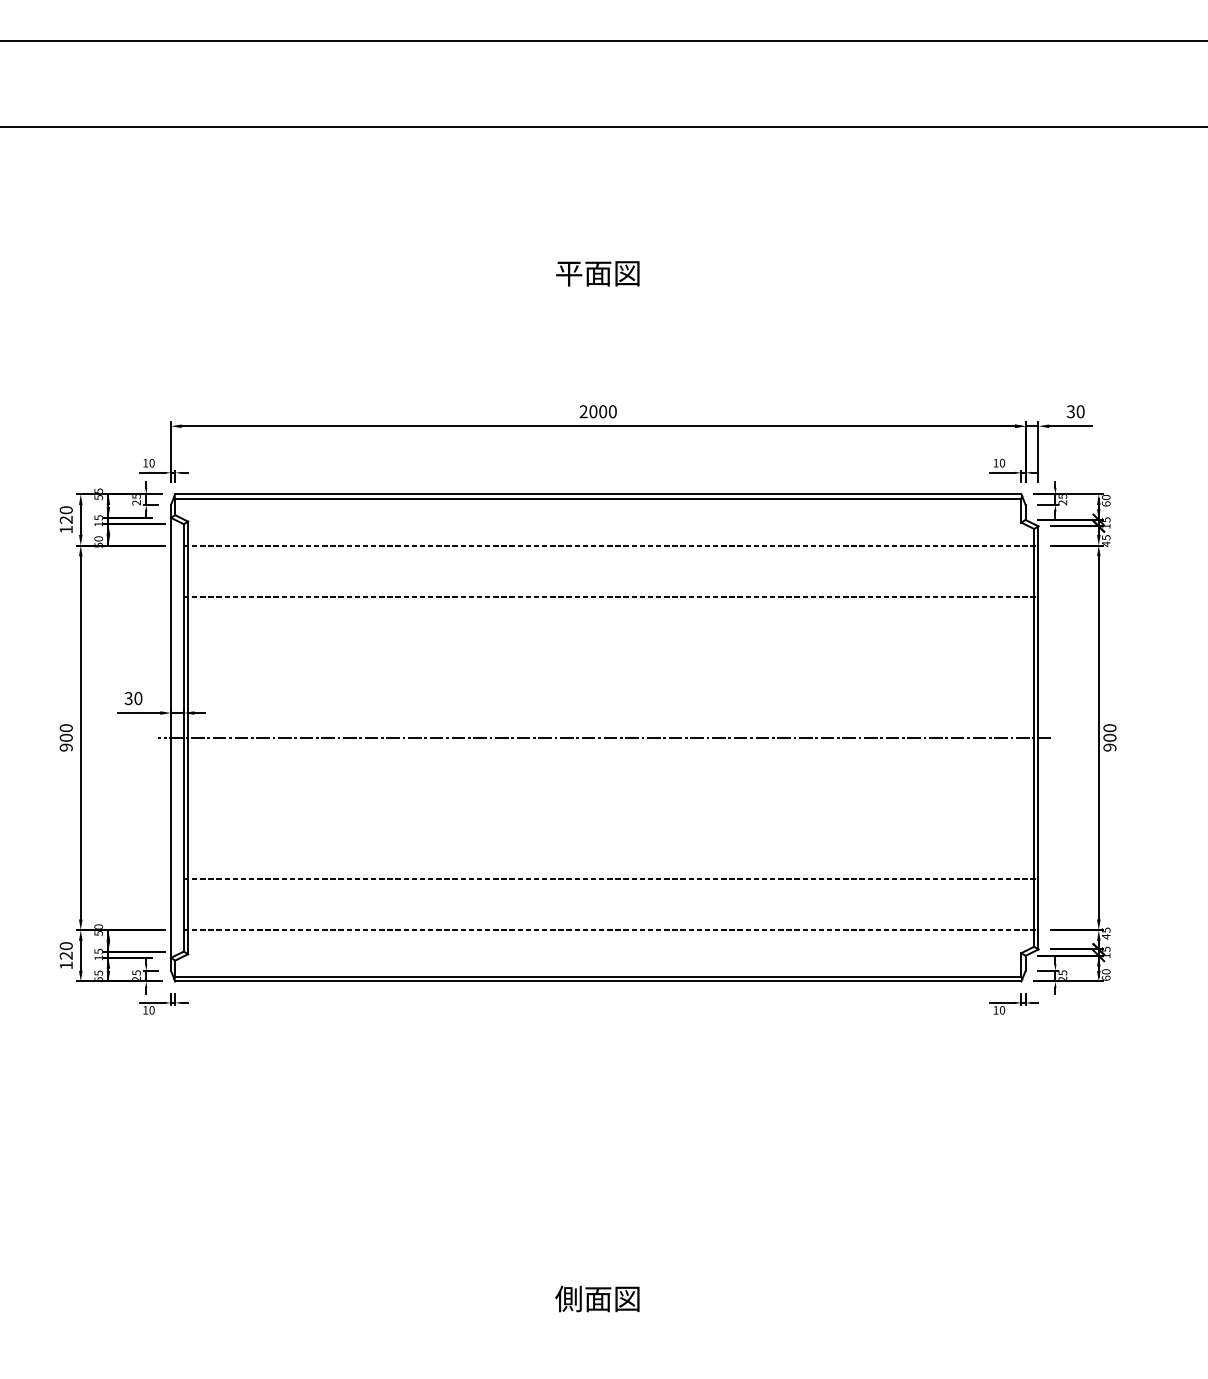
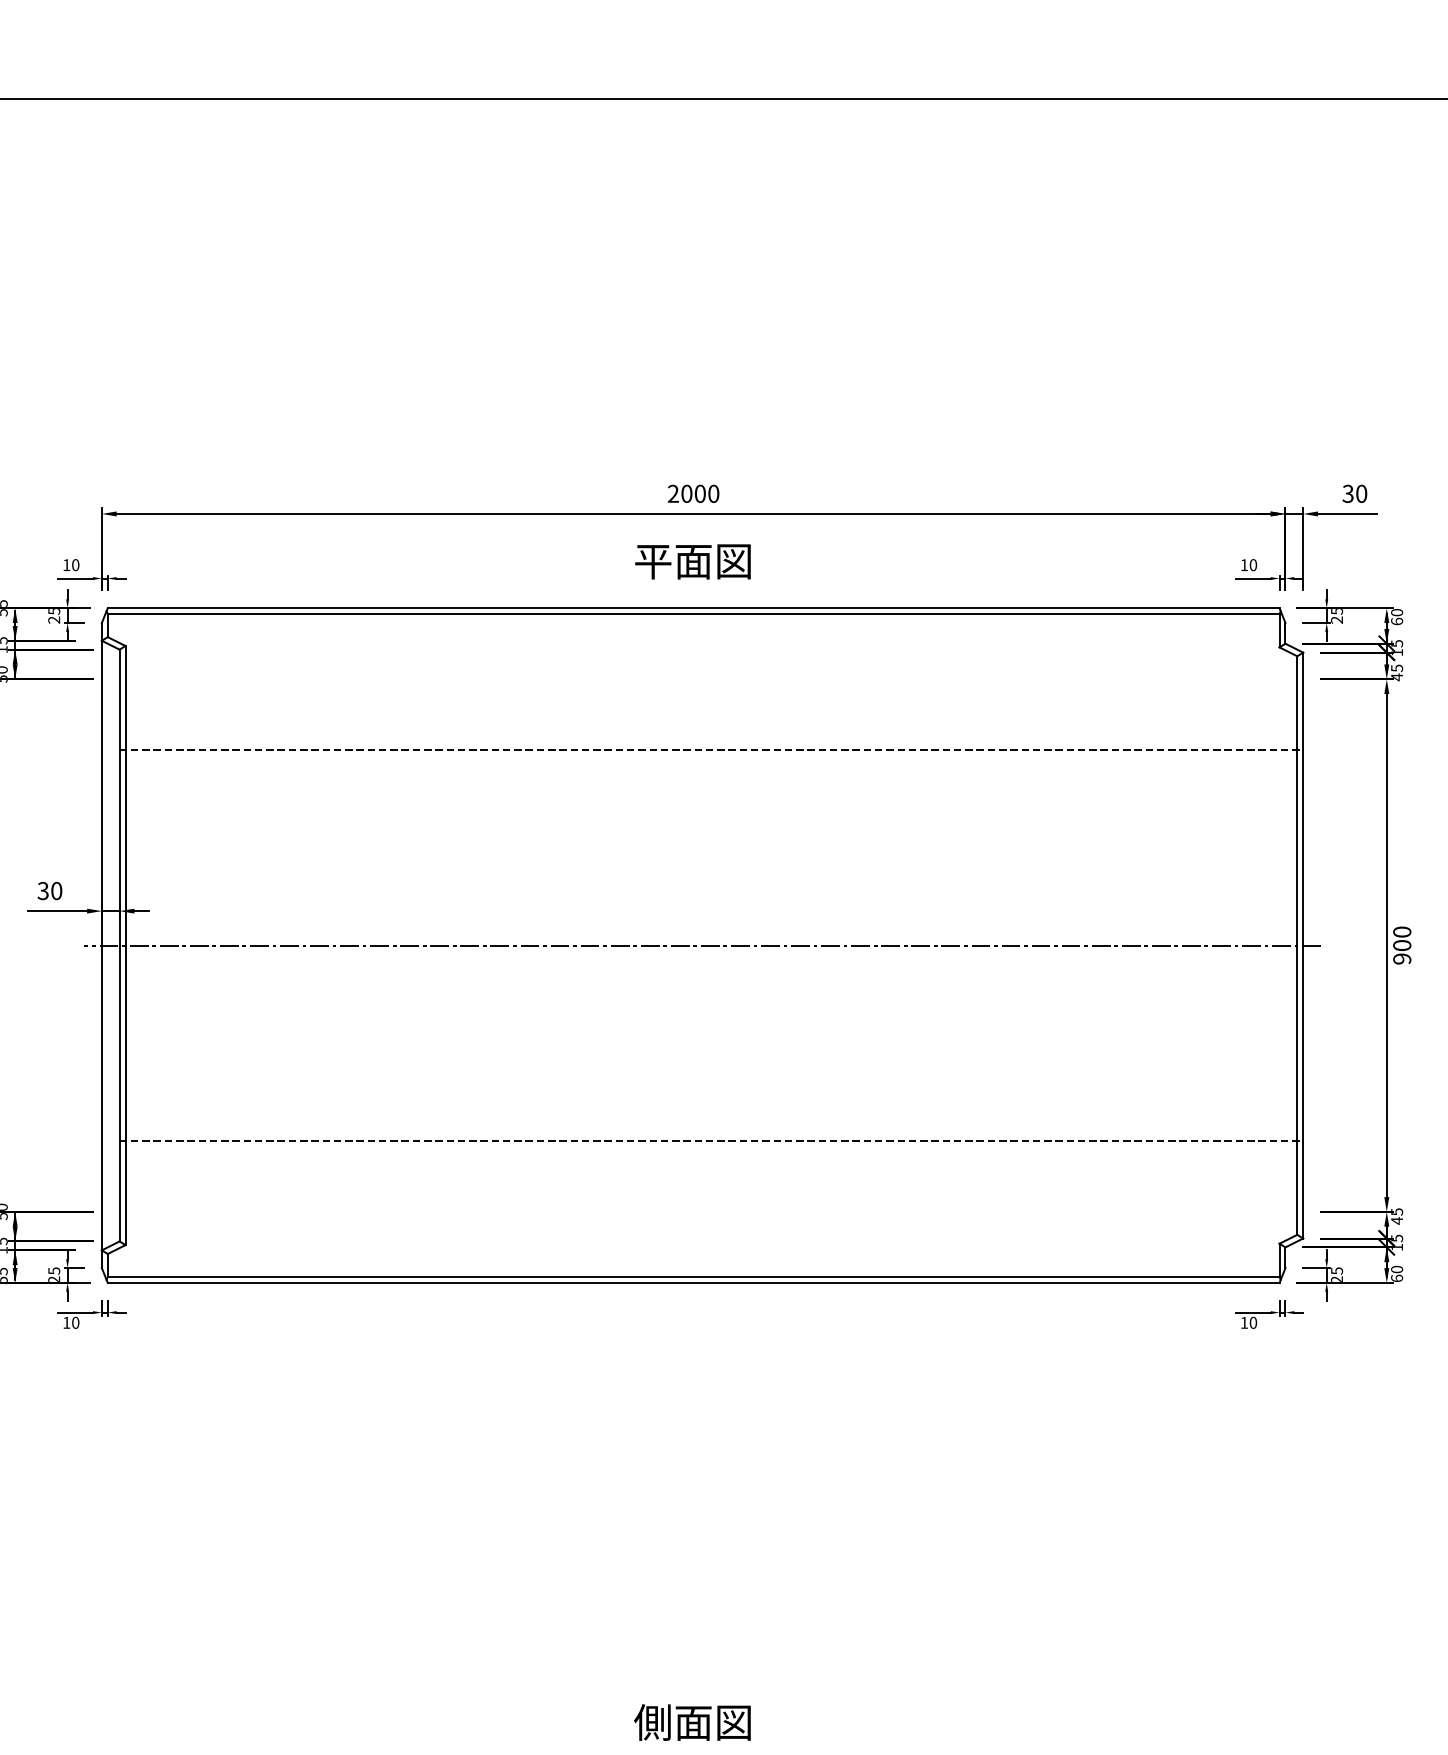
text: (597, 273) -> (692, 561), moved
line: (610, 545) -> (710, 679), removed
line: (610, 930) -> (710, 1212), removed

